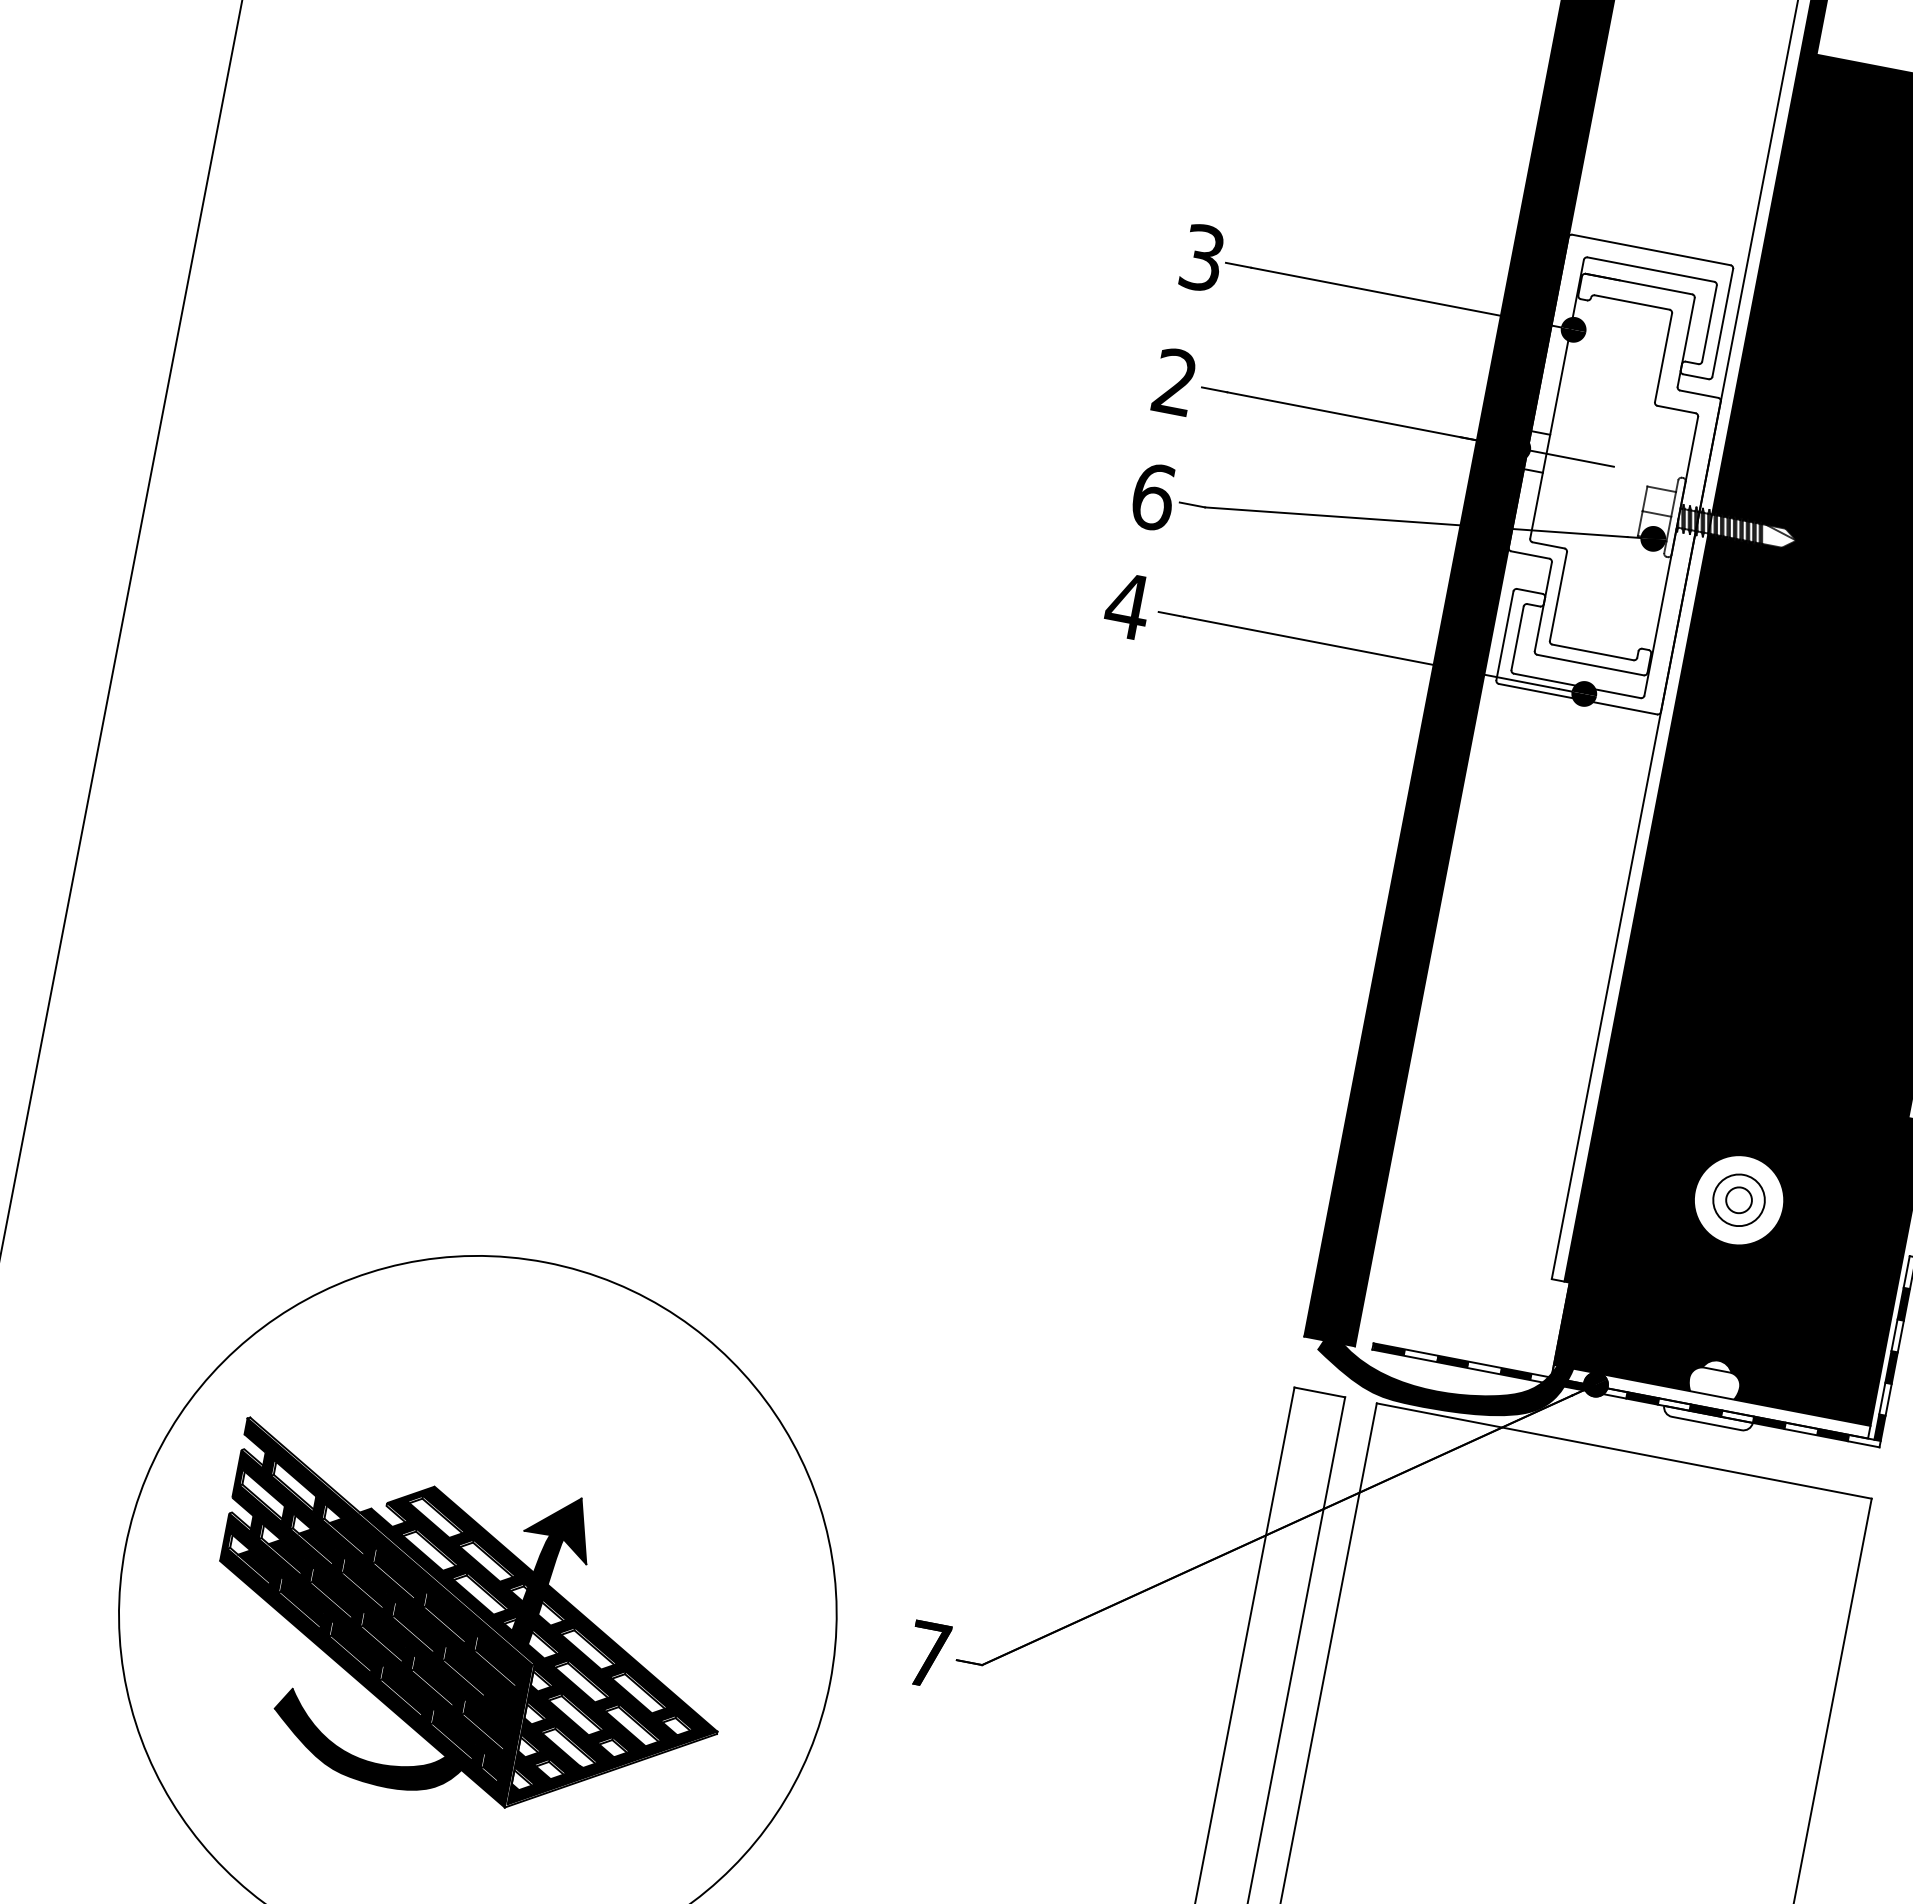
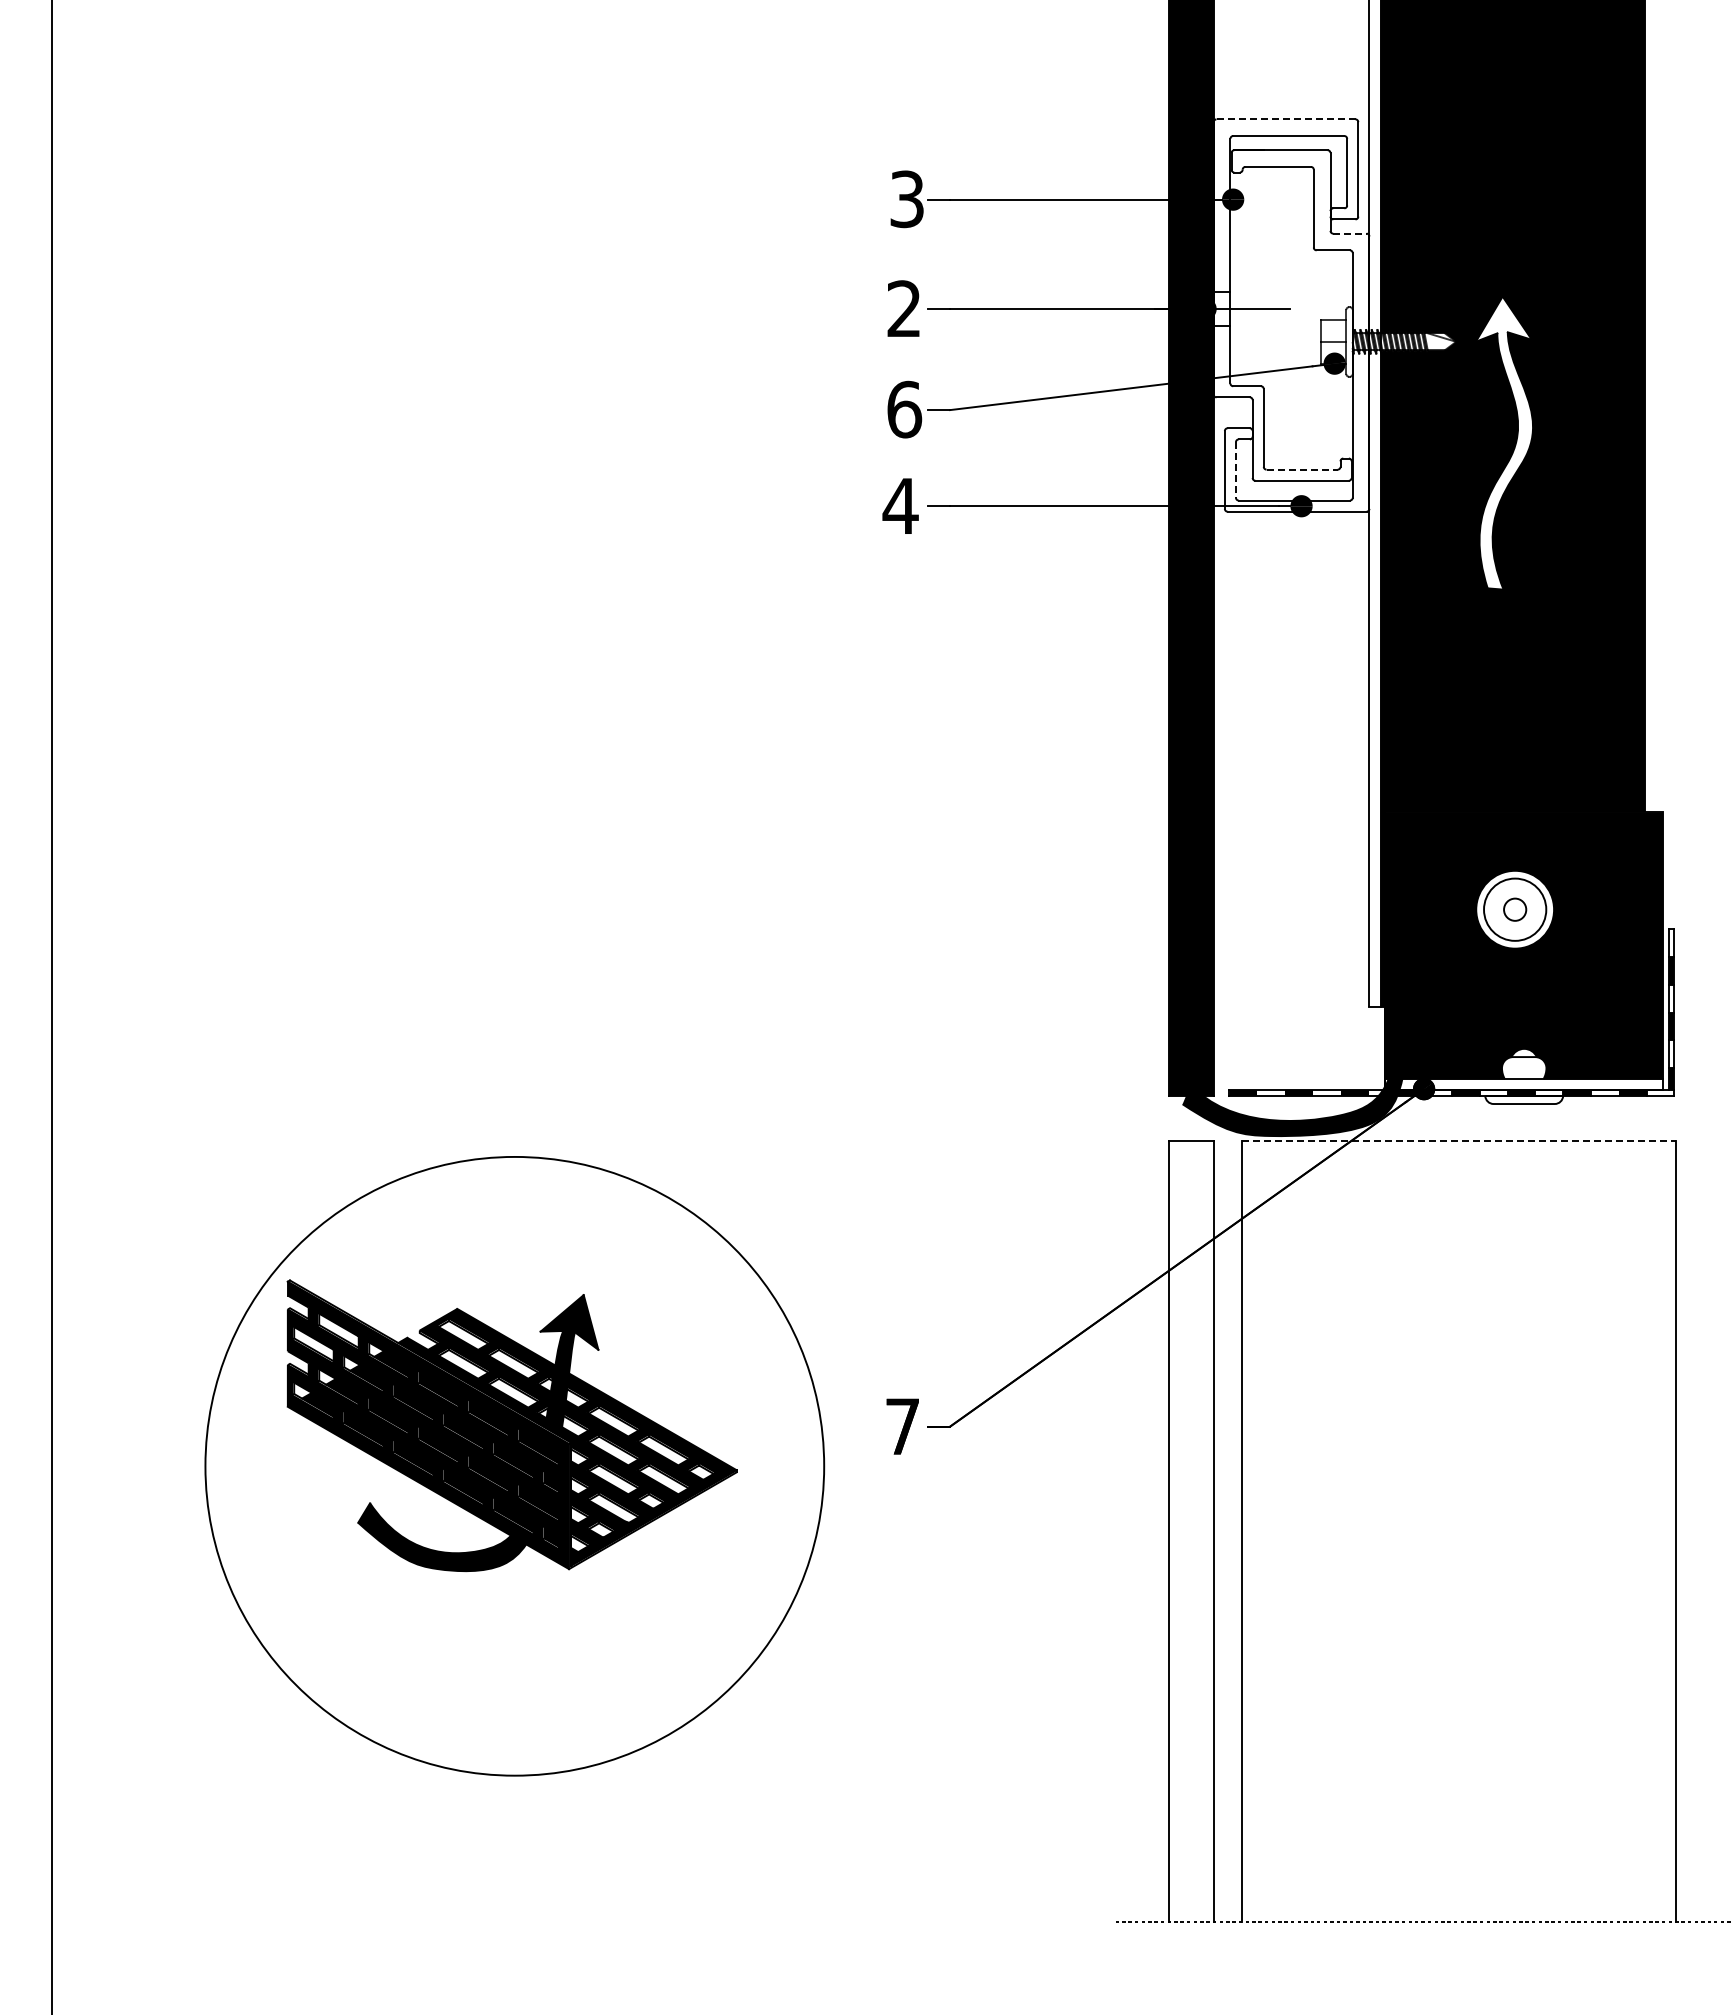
line: (1651, 250) -> (1286, 119), solid -> dashed
line: (1698, 393) -> (1349, 233), solid -> dashed
line: (1517, 637) -> (1235, 469), solid -> dashed
line: (1593, 652) -> (1302, 469), solid -> dashed
fill: (1829, 665) -> (1504, 442), removed
circle: (1738, 1199) -> (1514, 909), size x1.4
line: (1625, 1450) -> (1459, 1140), solid -> dashed
part: (470, 1631) -> (511, 1425), moved

